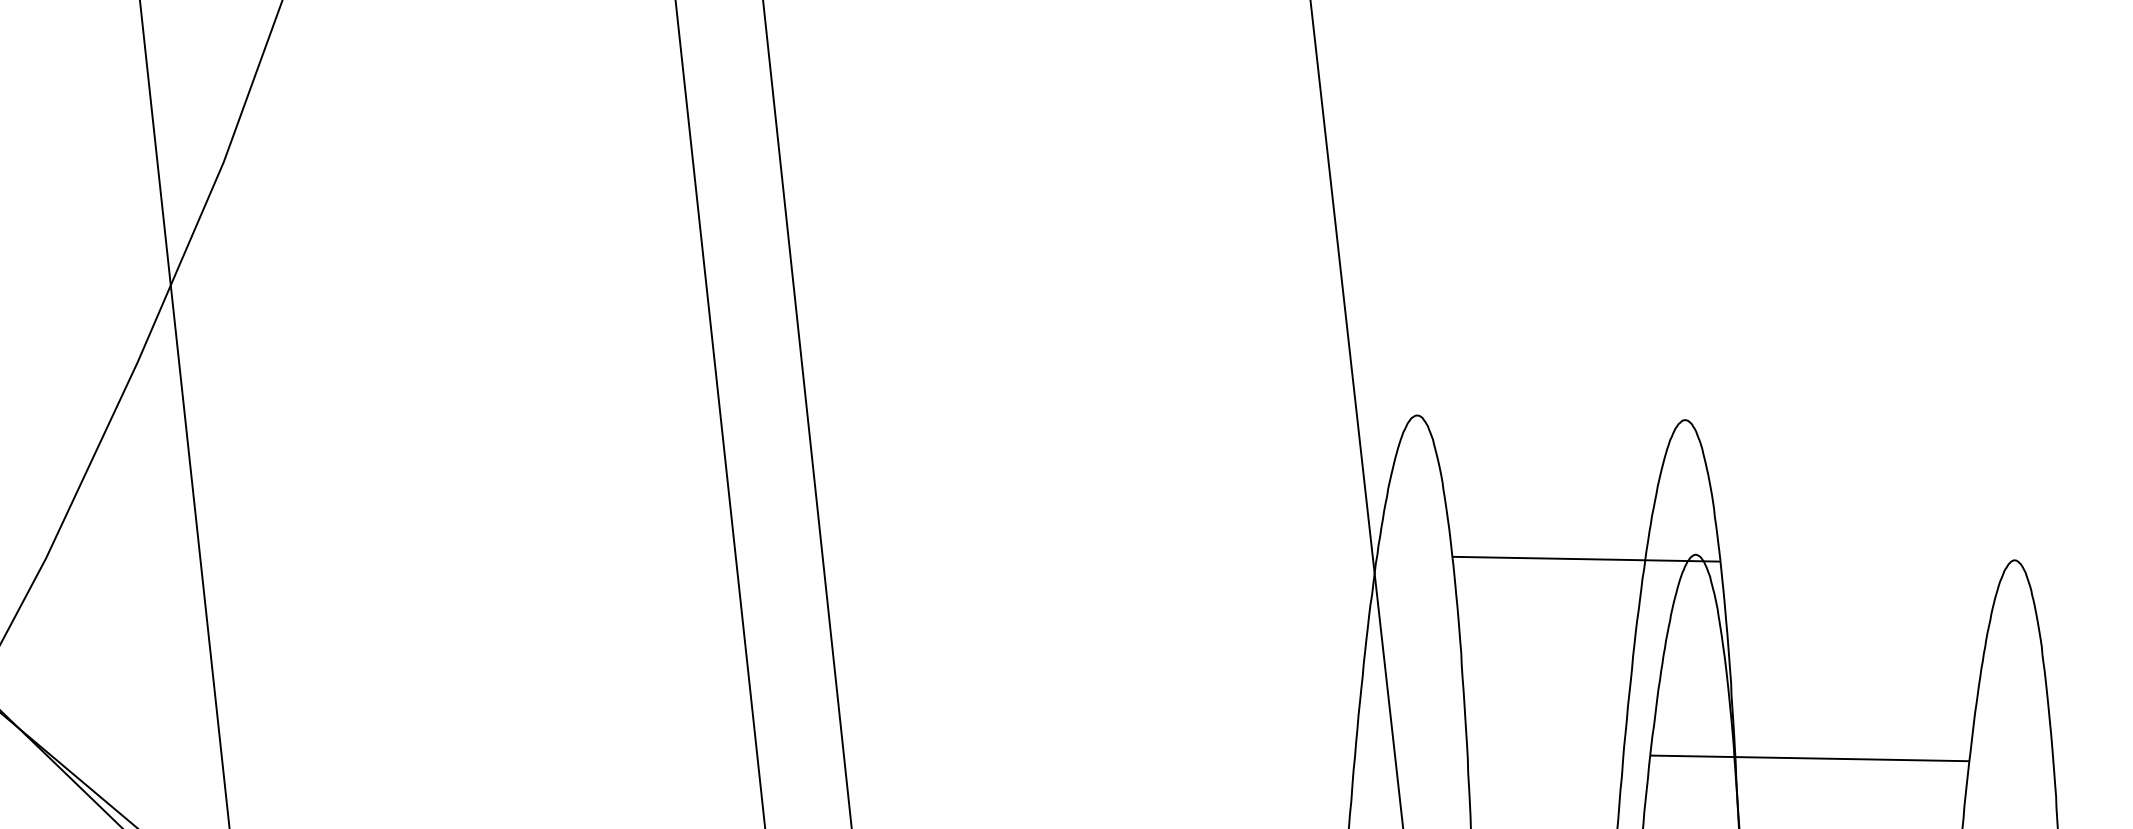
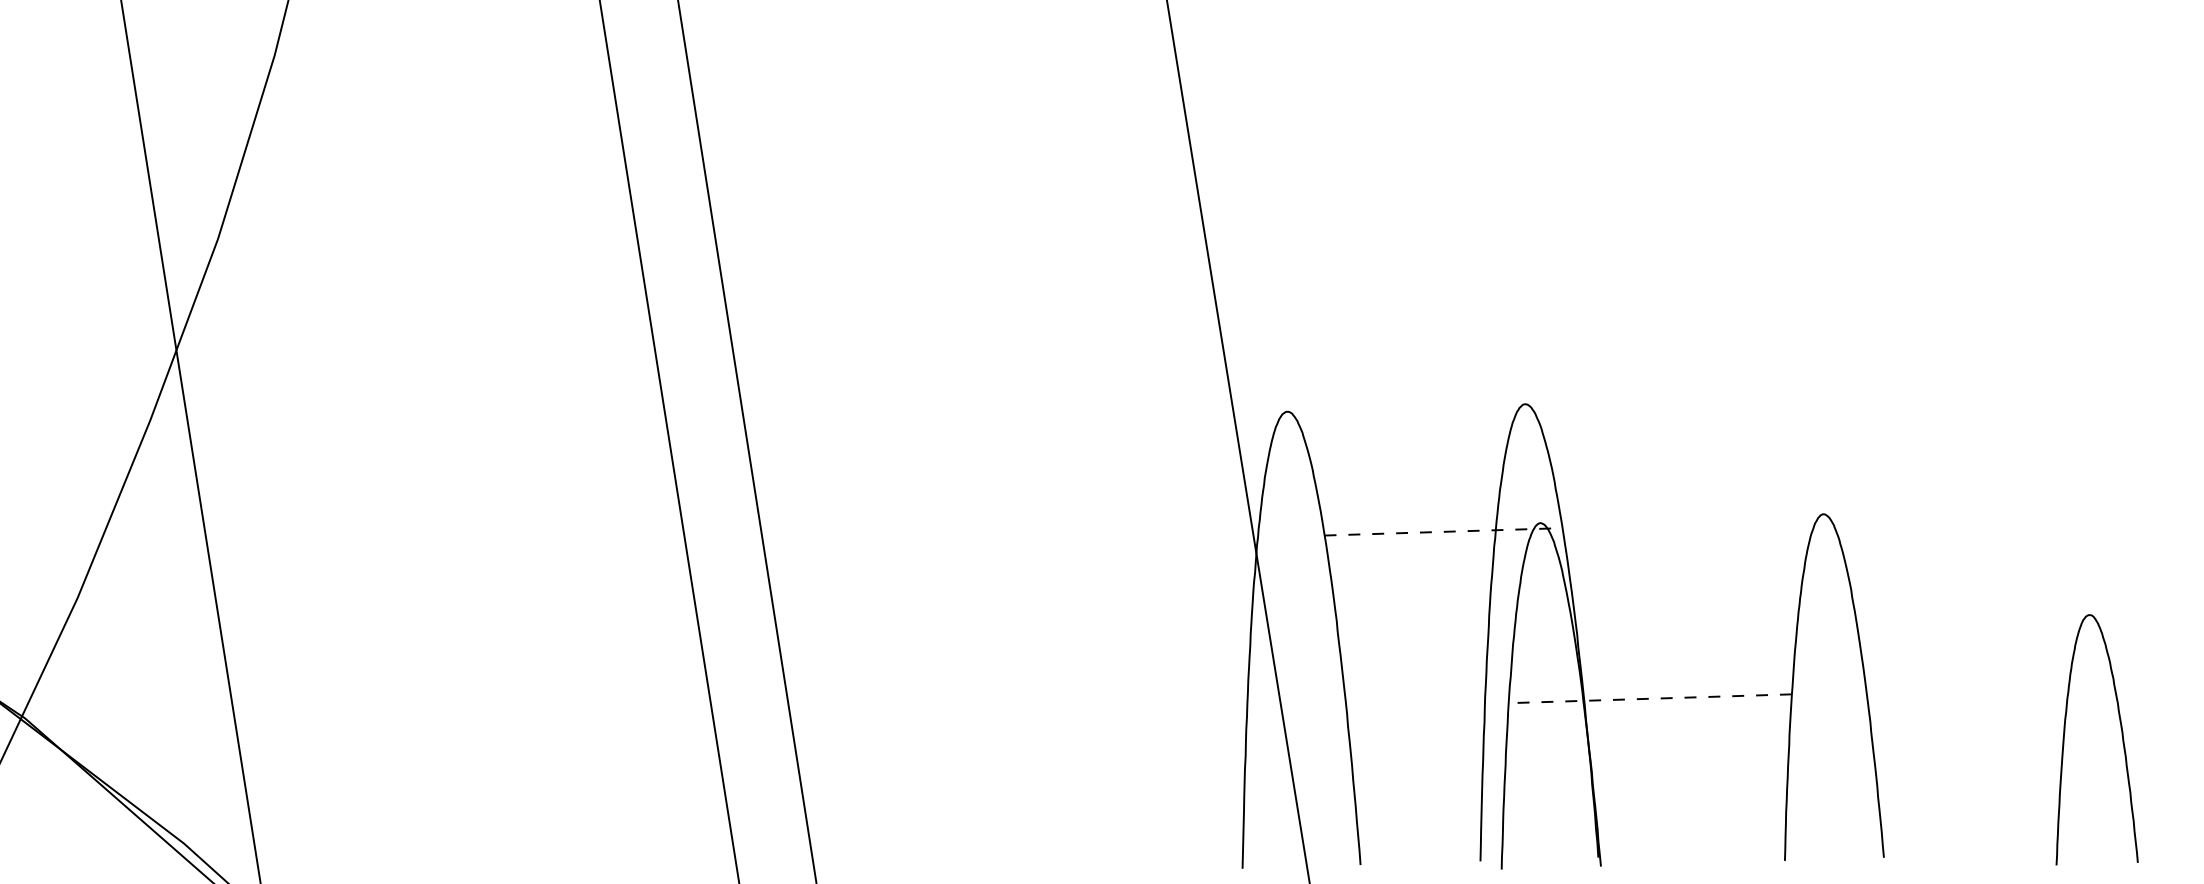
line: (1587, 558) -> (1444, 531), solid -> dashed
line: (1810, 758) -> (1650, 698), solid -> dashed

